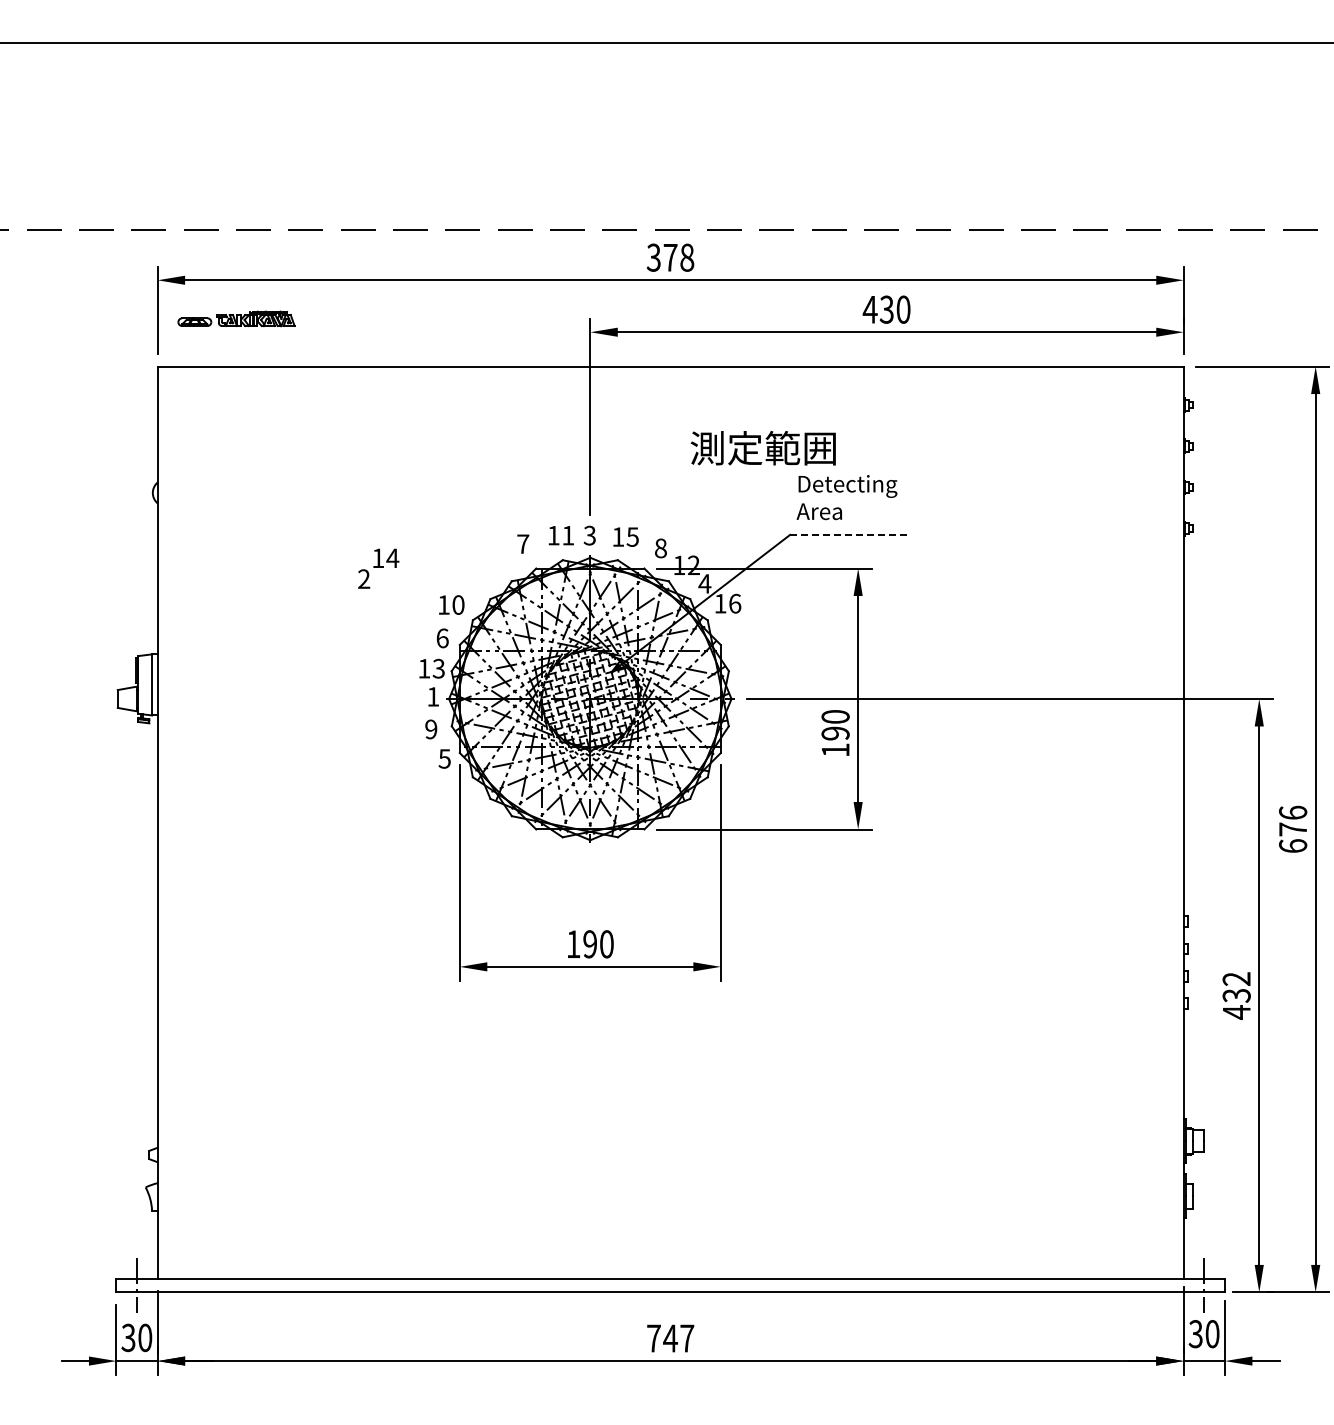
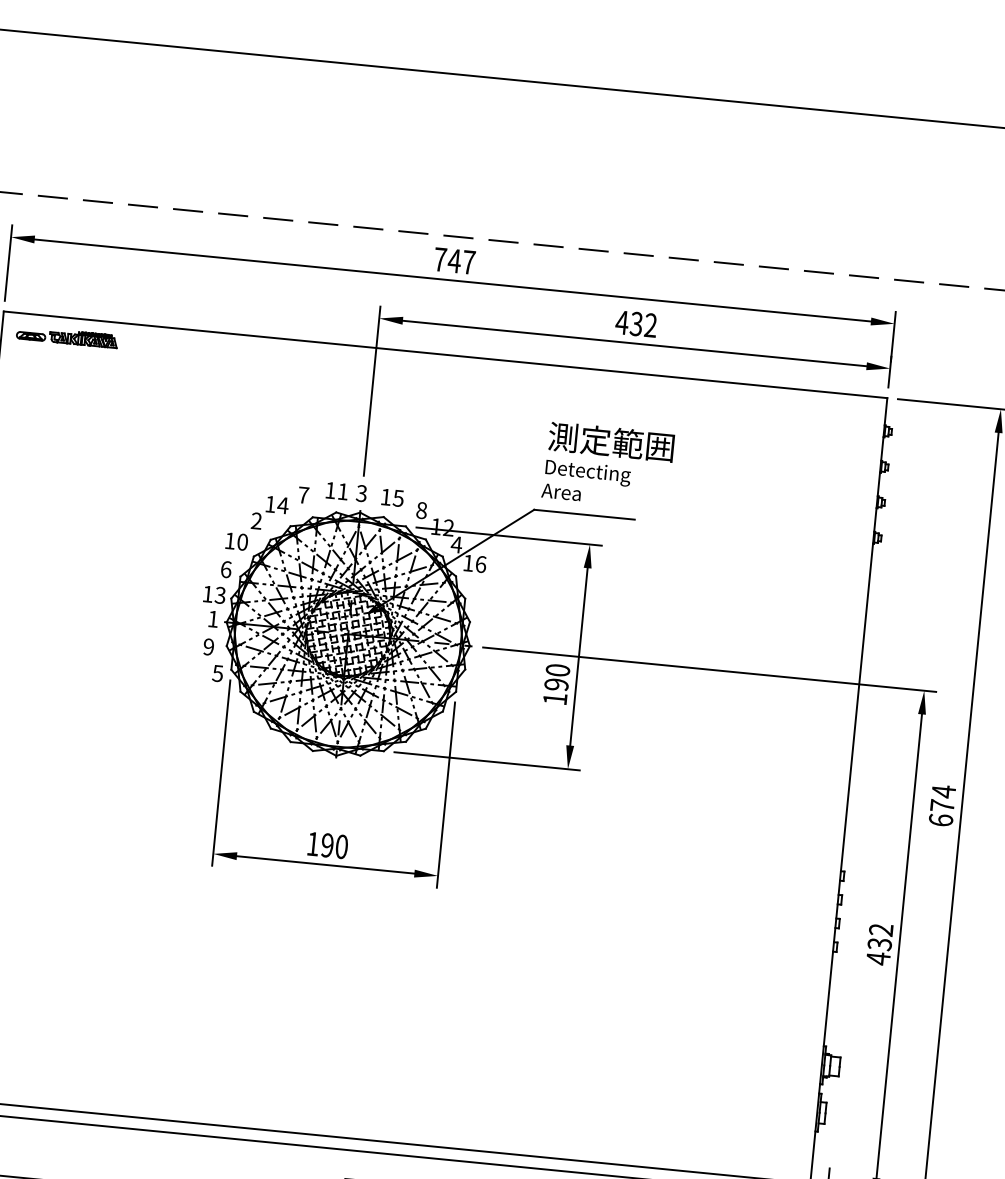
text: (670, 257) -> (454, 260), 378 -> 747
text: (903, 309) -> (650, 325), 430 -> 432
part: (236, 318) -> (67, 336), moved
text: (762, 448) -> (610, 442), moved
line: (849, 534) -> (585, 514), dashed -> solid
text: (378, 568) -> (269, 513), moved
text: (1293, 812) -> (944, 791), 676 -> 674

